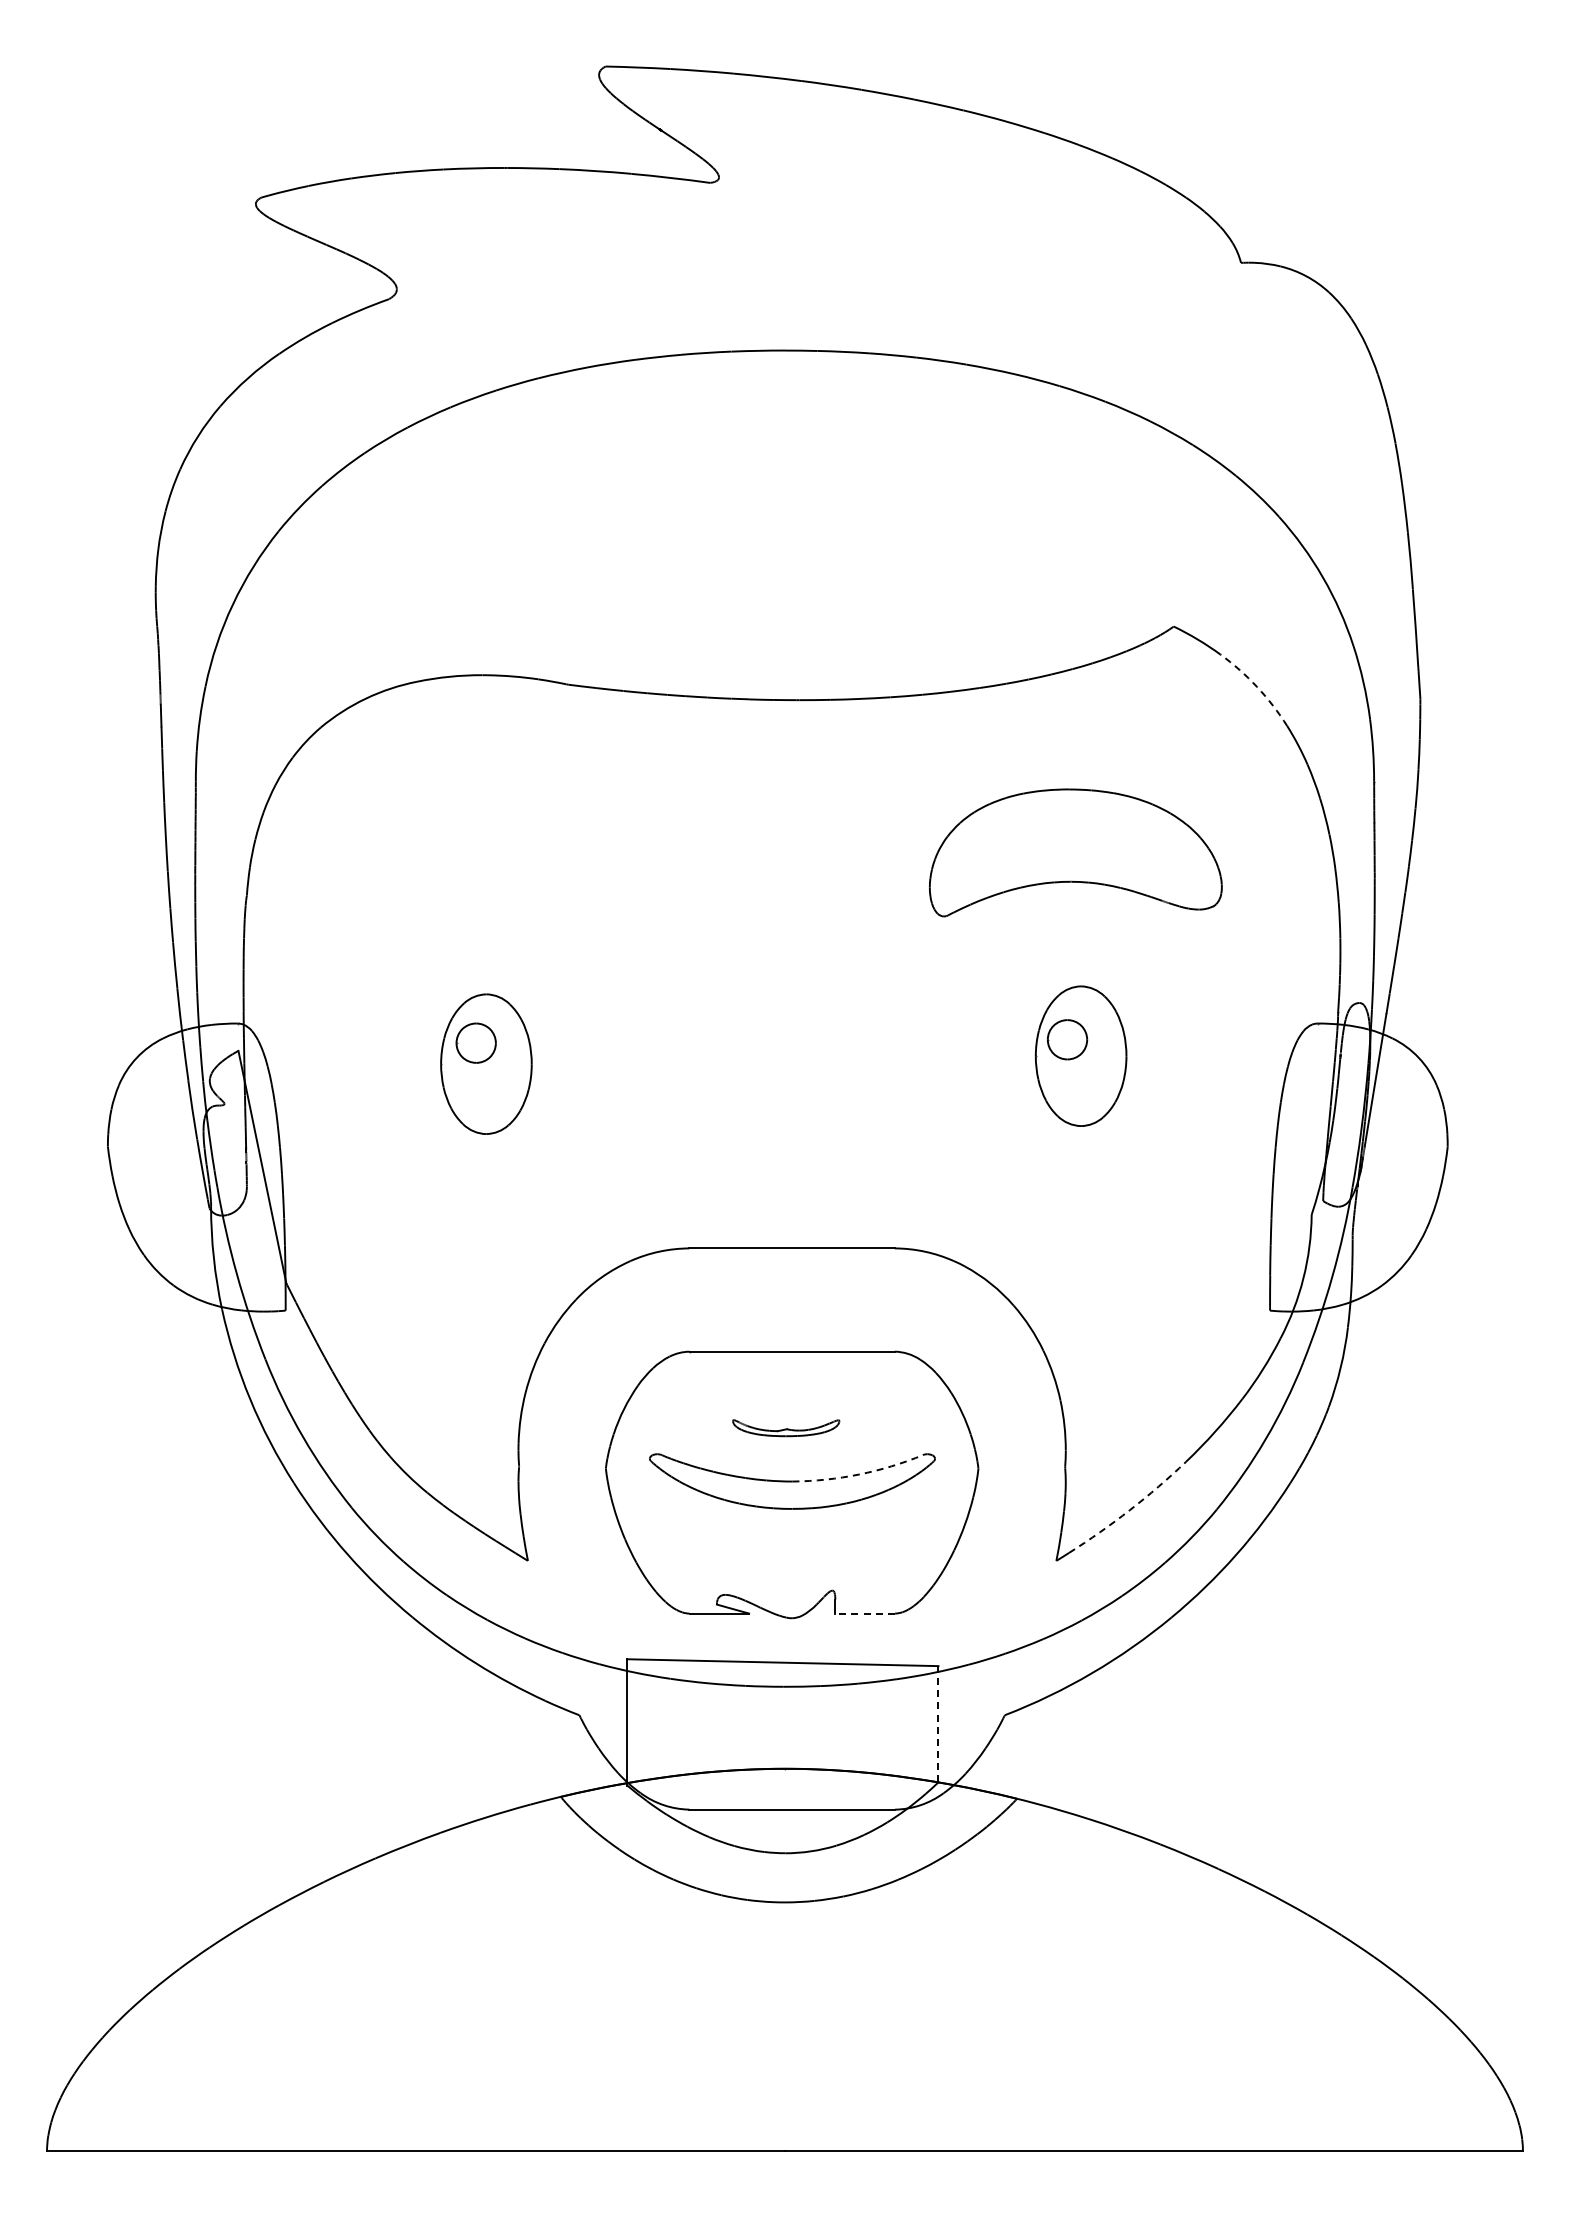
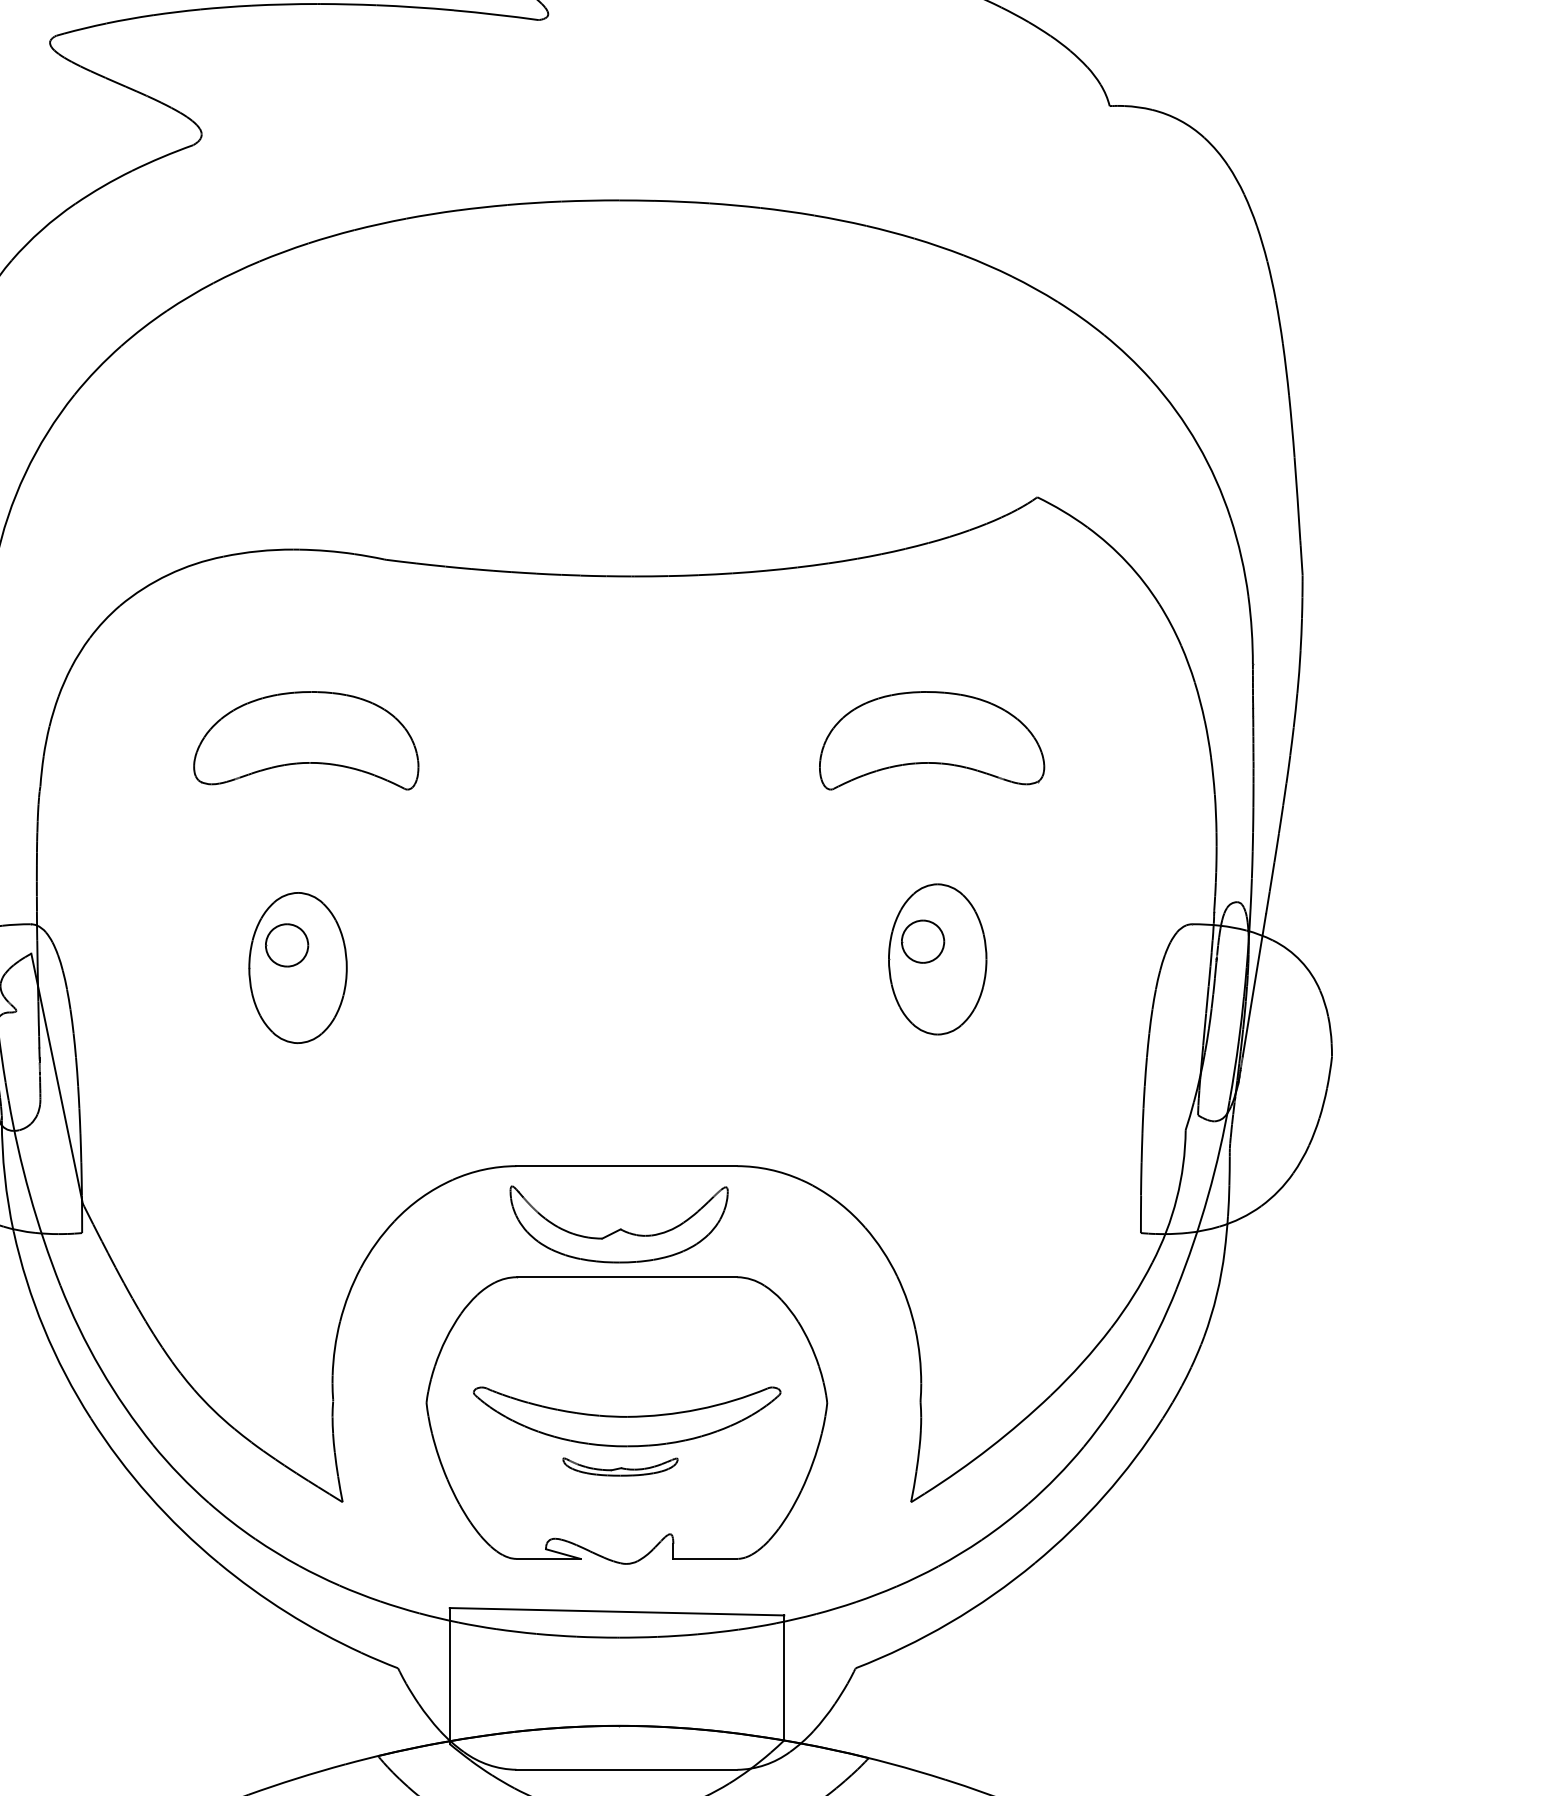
arc: (1257, 687) -> (1127, 562), dashed -> solid
part: (493, 852) -> (305, 740), added
part: (1075, 852) -> (931, 740), size x0.71
part: (784, 1302) -> (618, 1224), added
part: (786, 1428) -> (620, 1467), moved
arc: (858, 1474) -> (698, 1409), dashed -> solid
arc: (1129, 1510) -> (989, 1448), dashed -> solid
line: (865, 1613) -> (705, 1558), dashed -> solid
line: (938, 1723) -> (784, 1677), dashed -> solid

